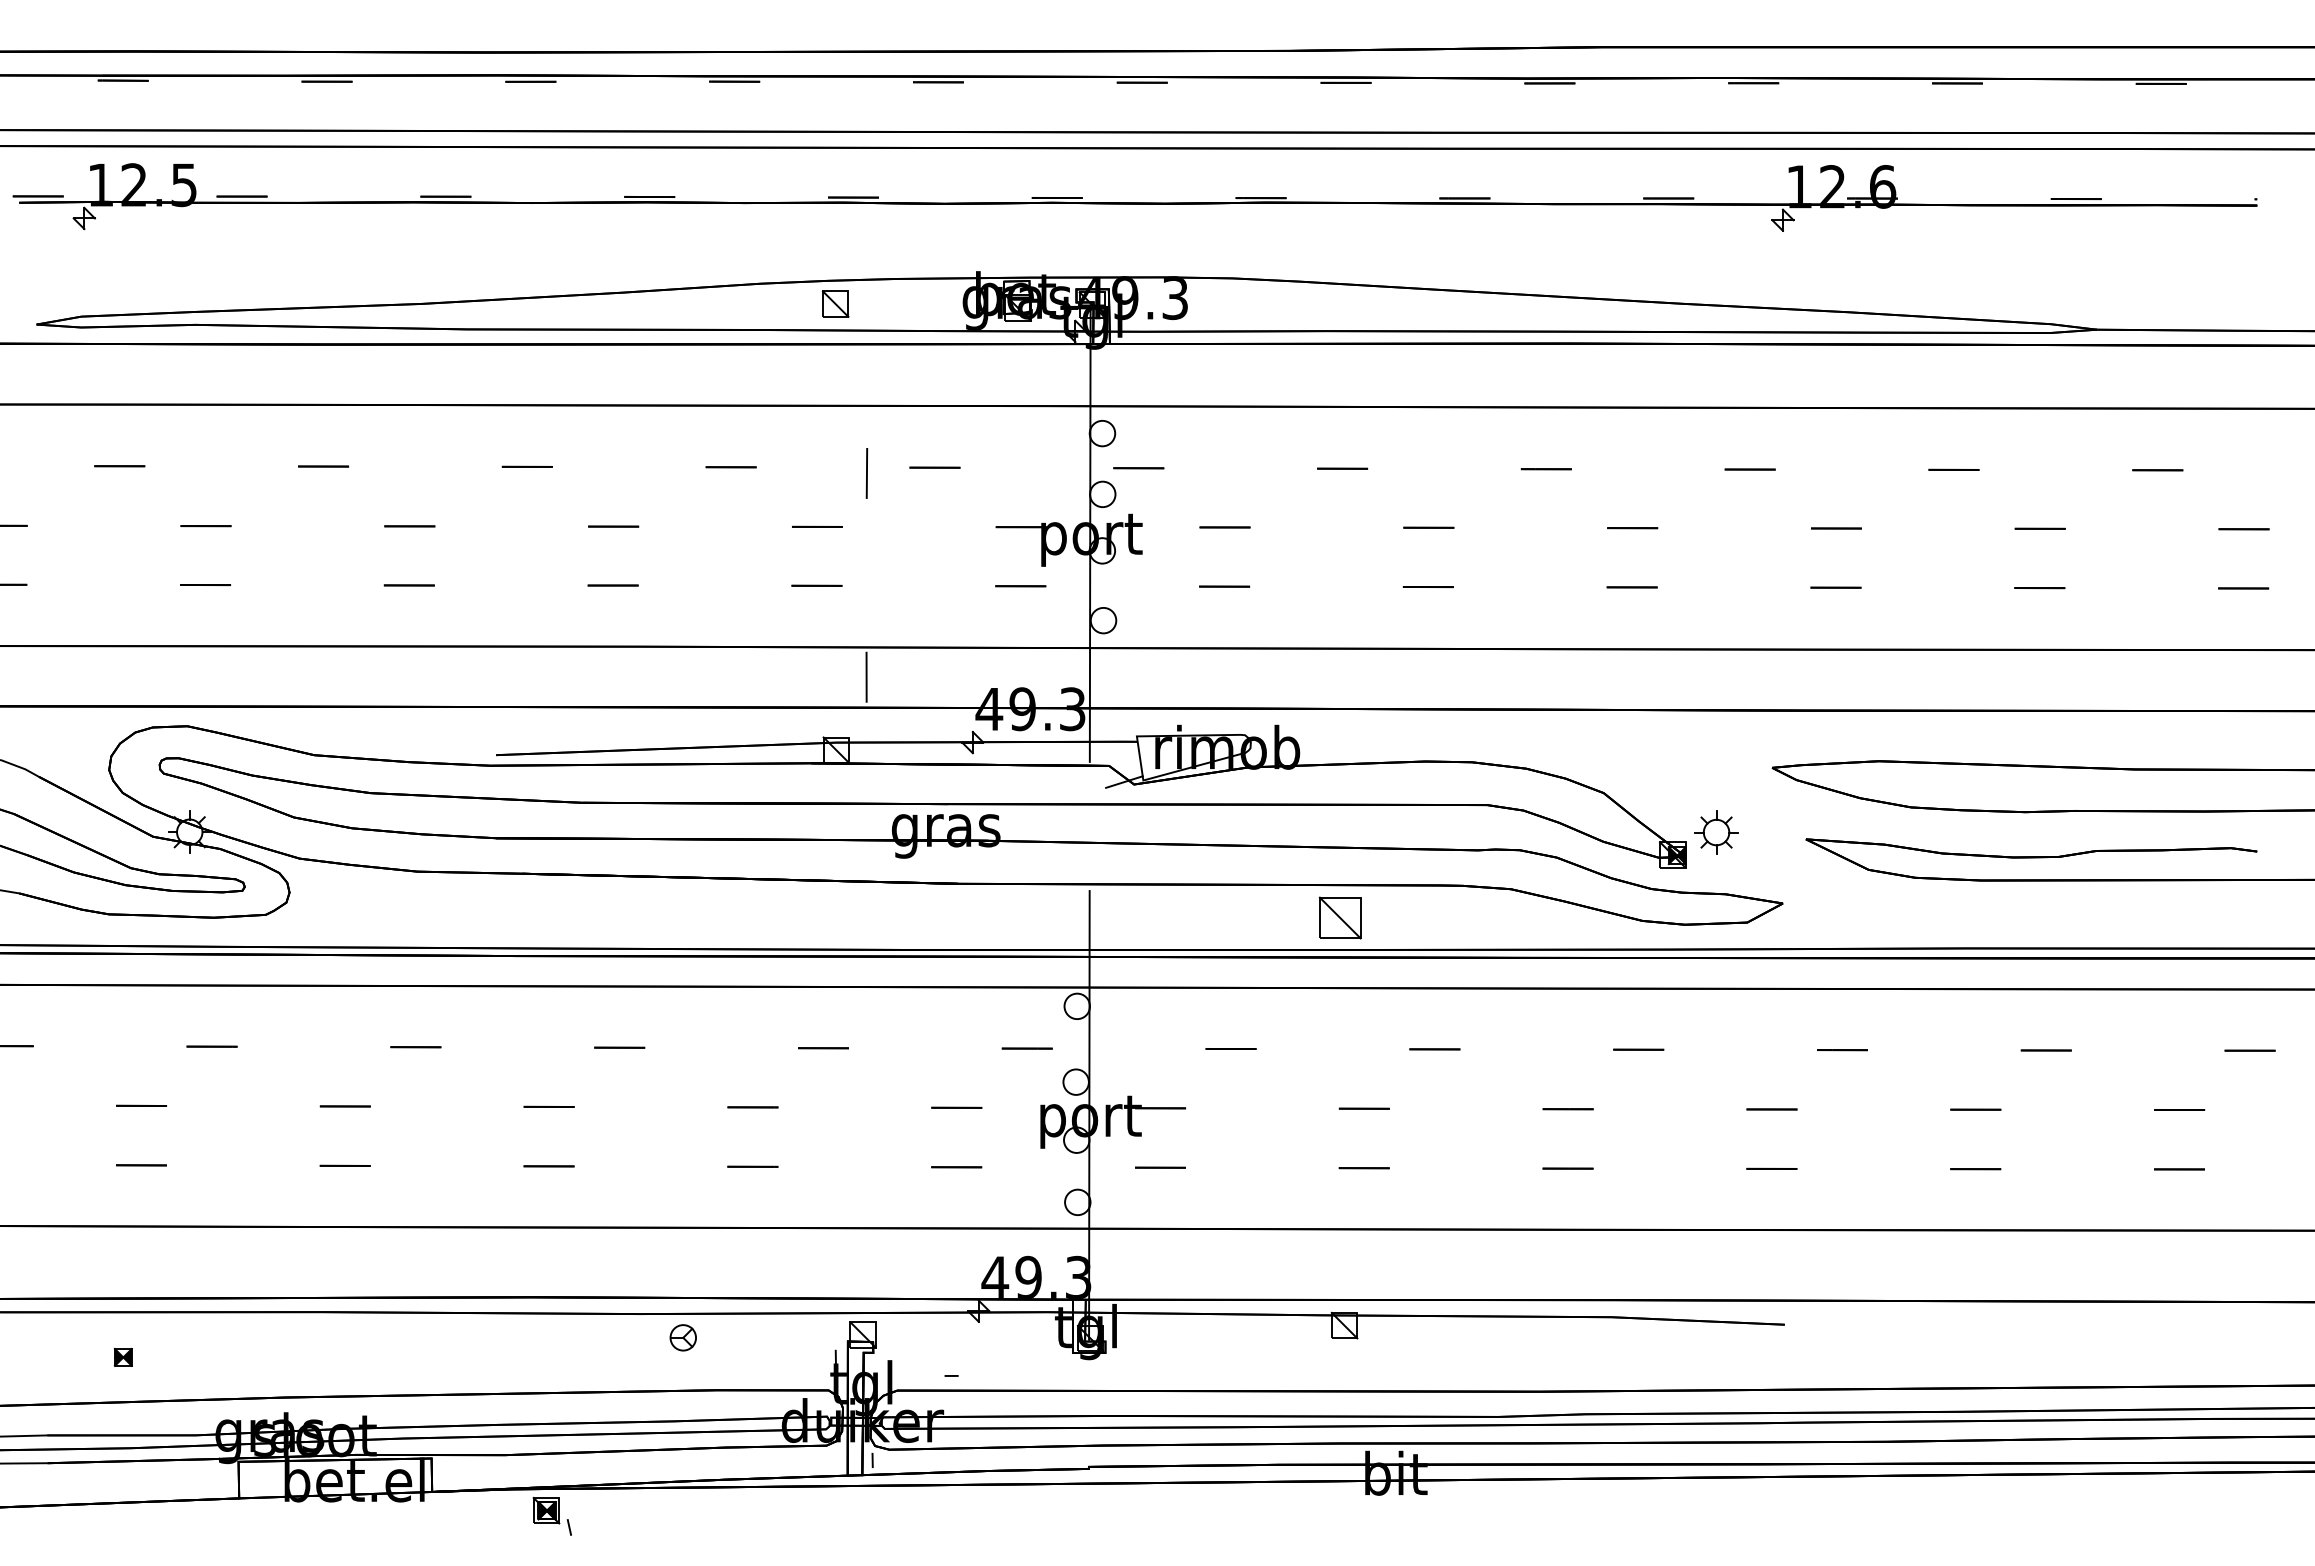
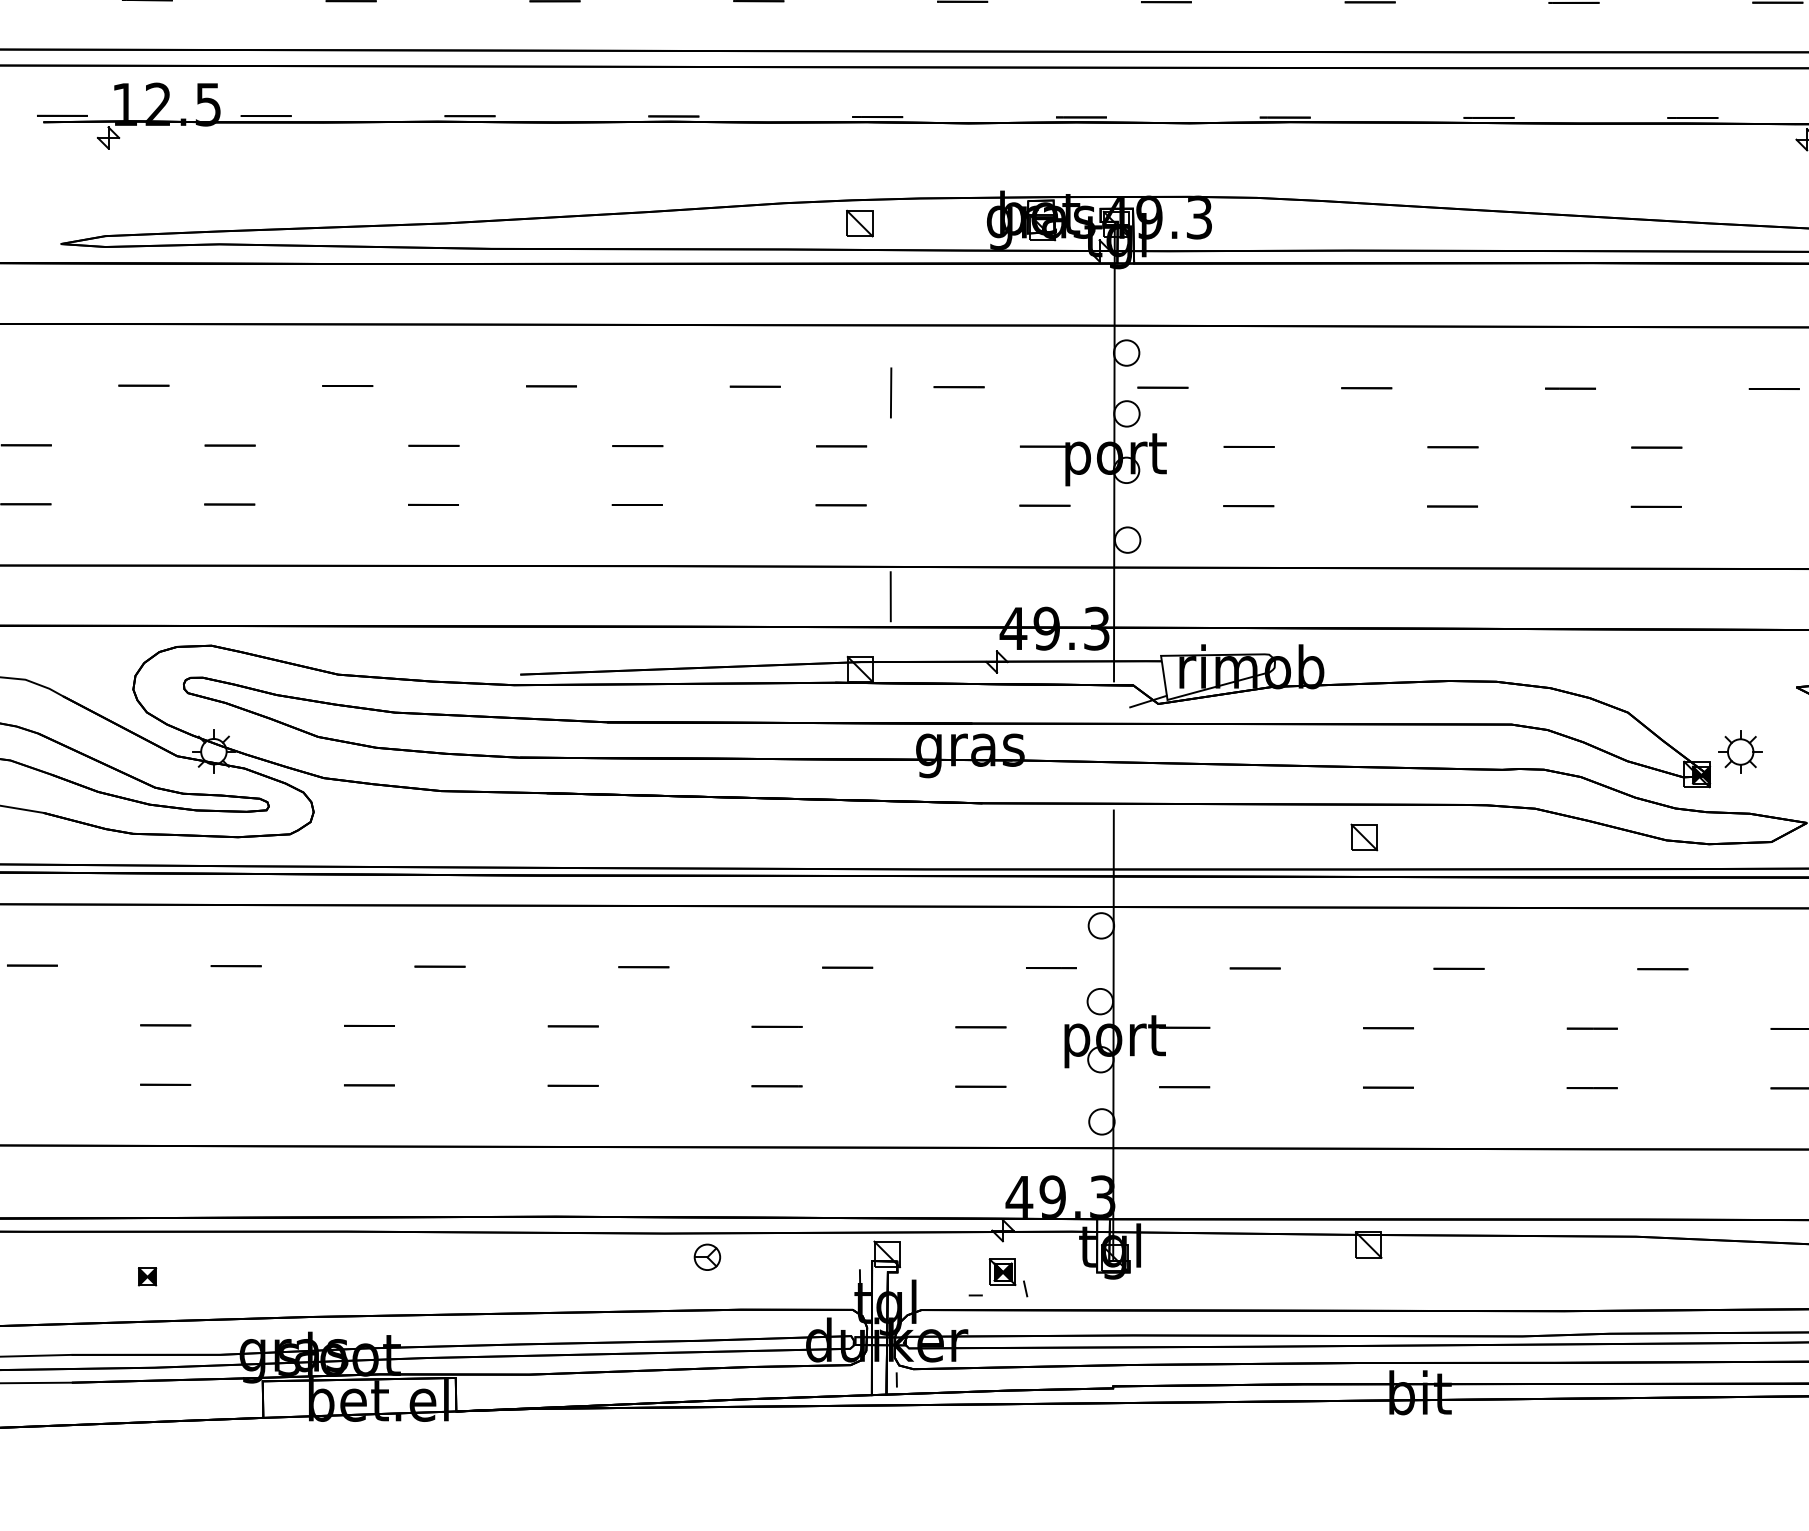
part: (1339, 917) -> (1363, 836), size x0.62
part: (551, 1515) -> (1007, 1276), moved

